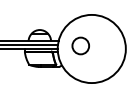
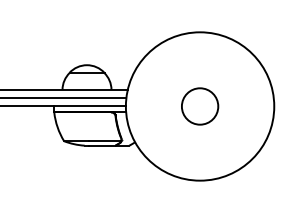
circle: (80, 45) -> (199, 105), moved

